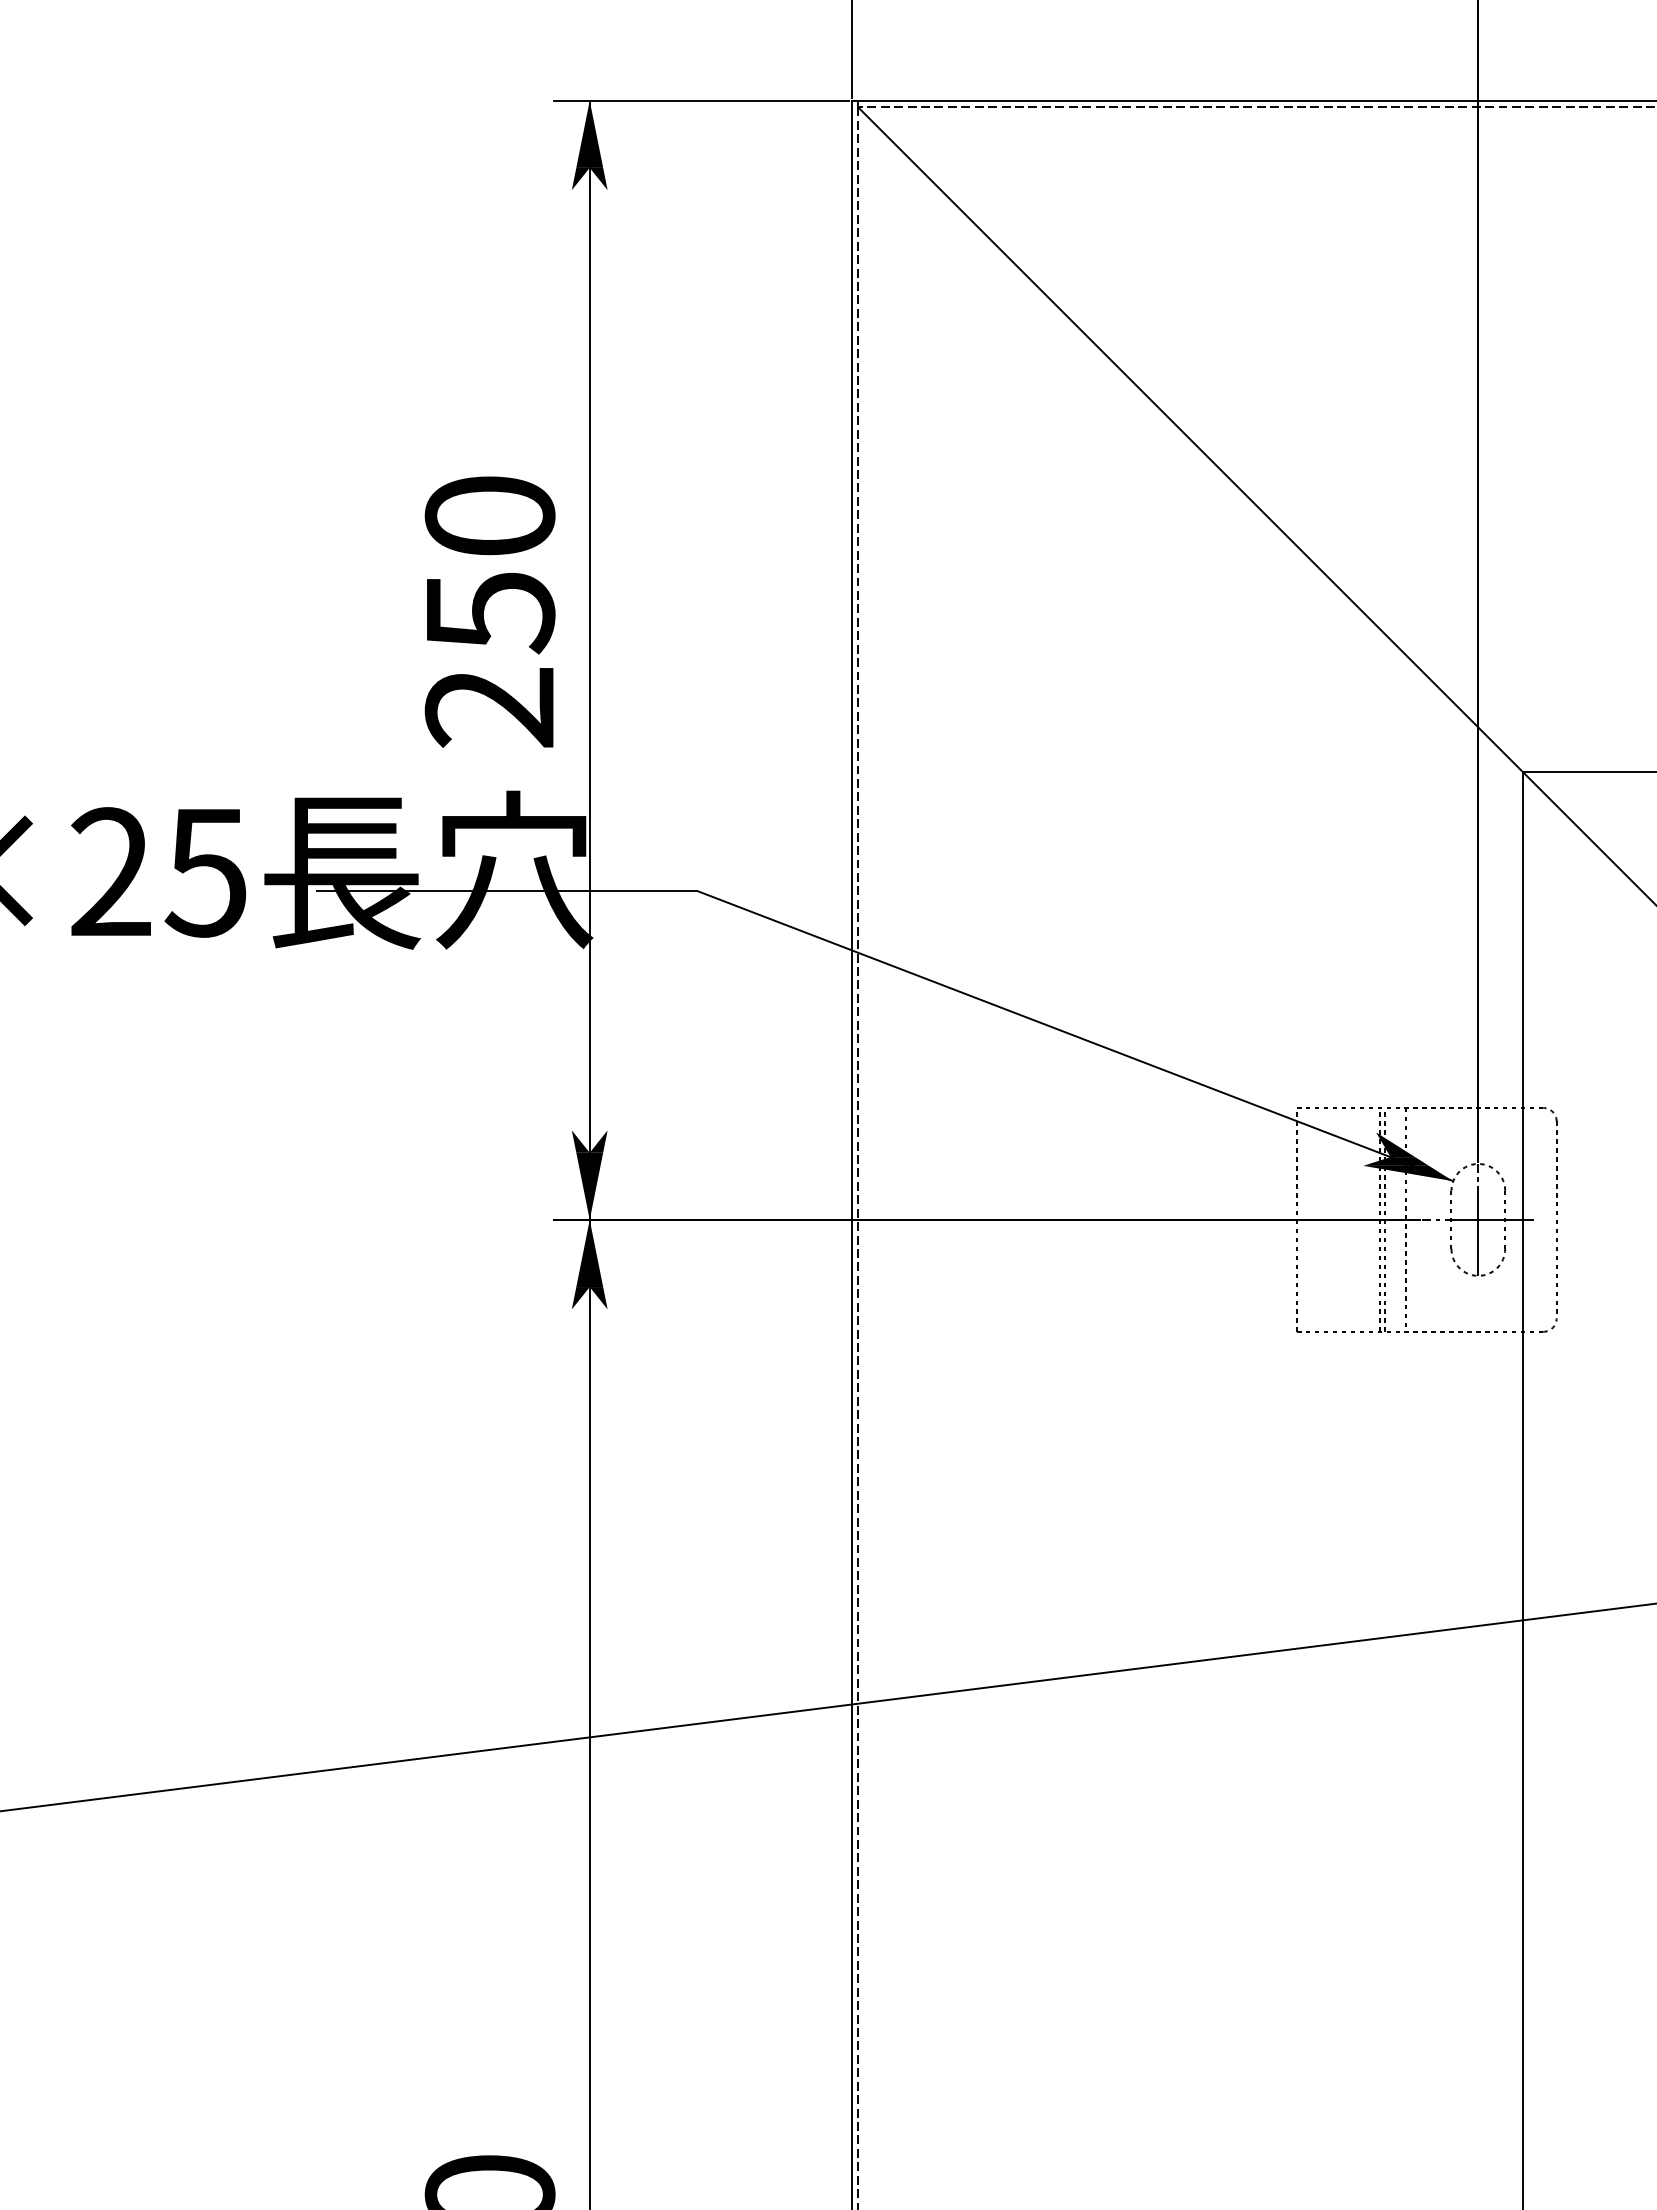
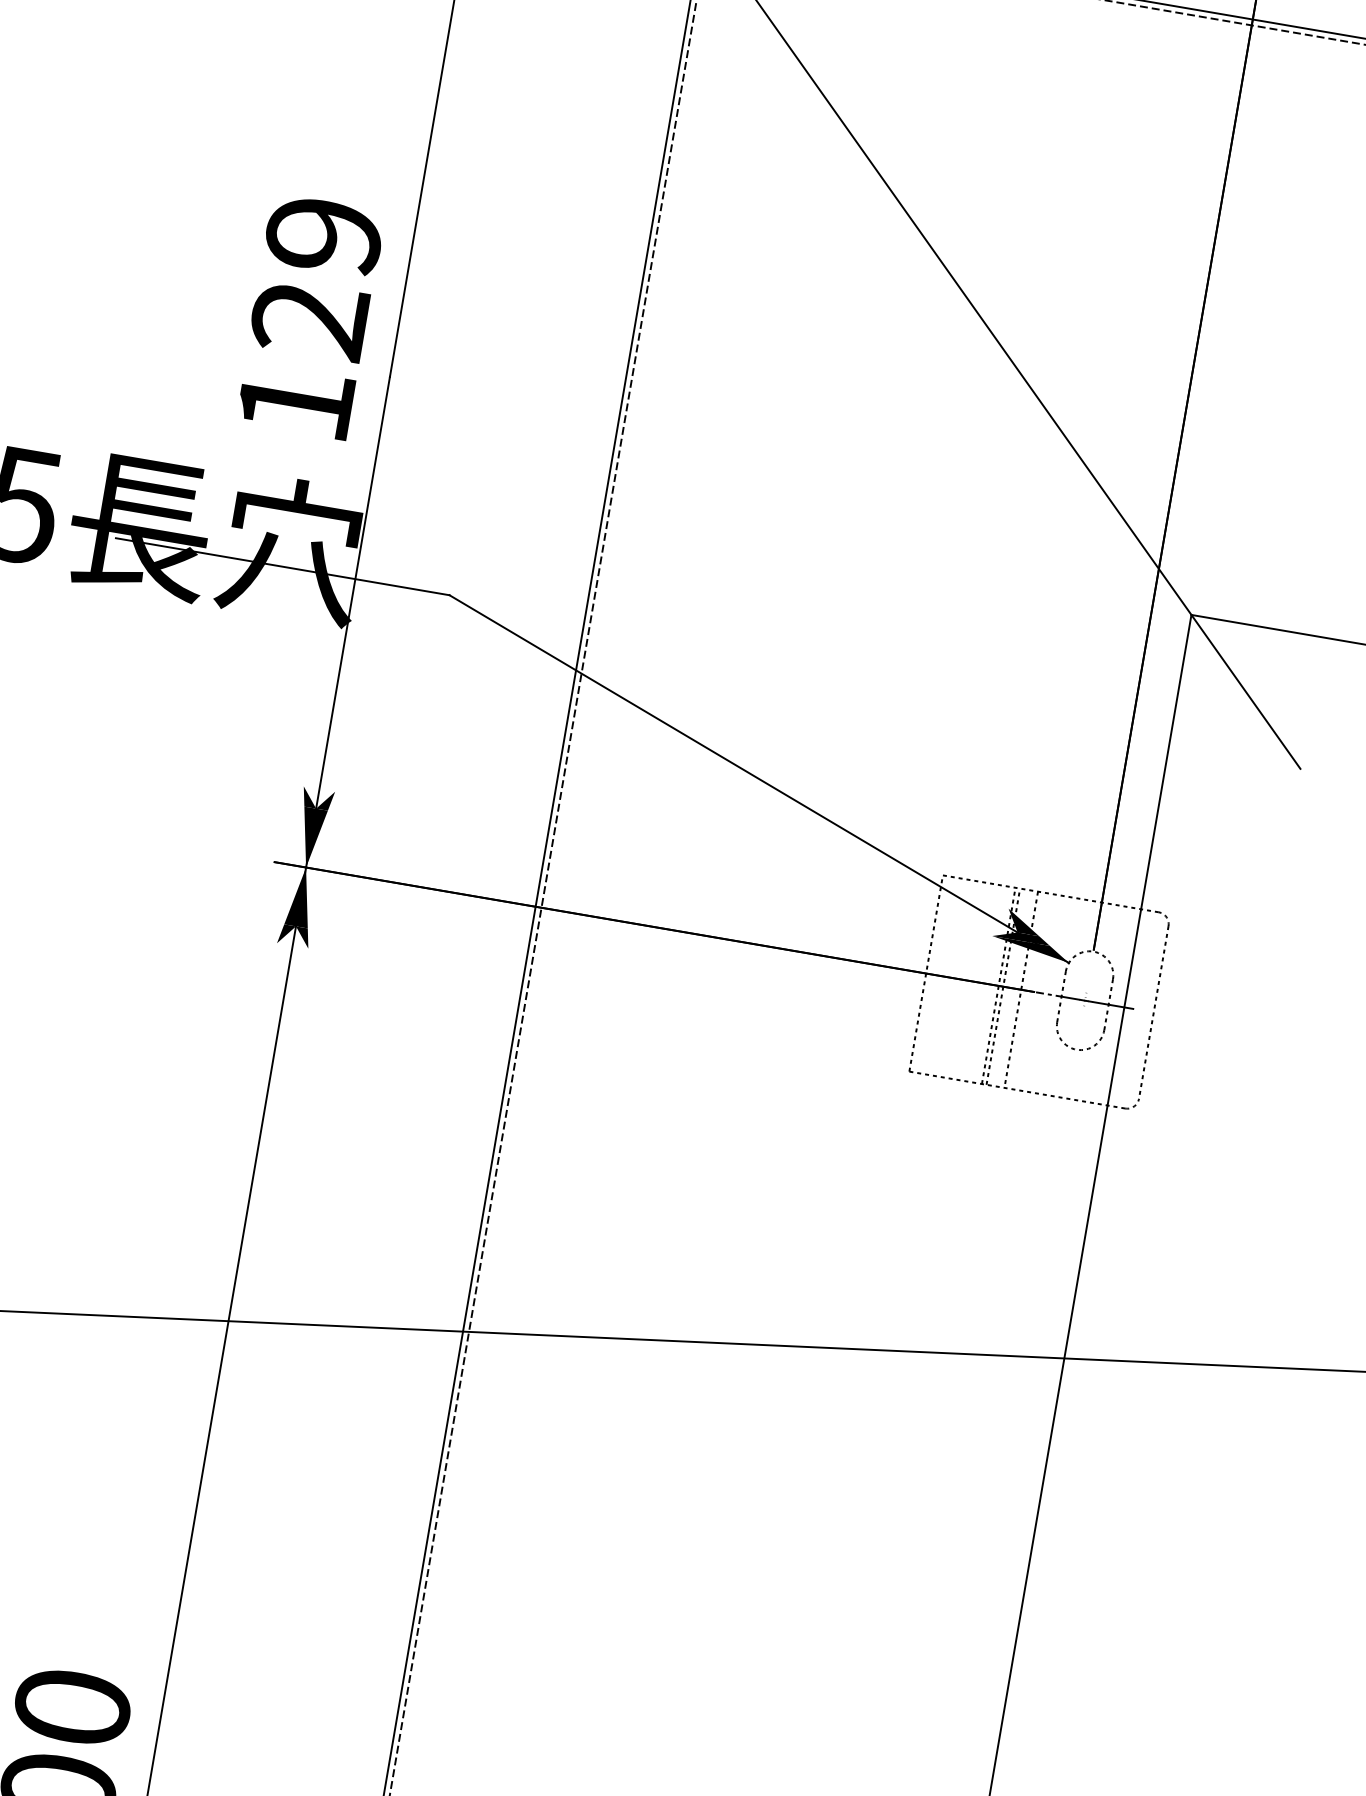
text: (489, 611) -> (309, 319), 250 -> 129
line: (1478, 1219) -> (1085, 1000), removed

